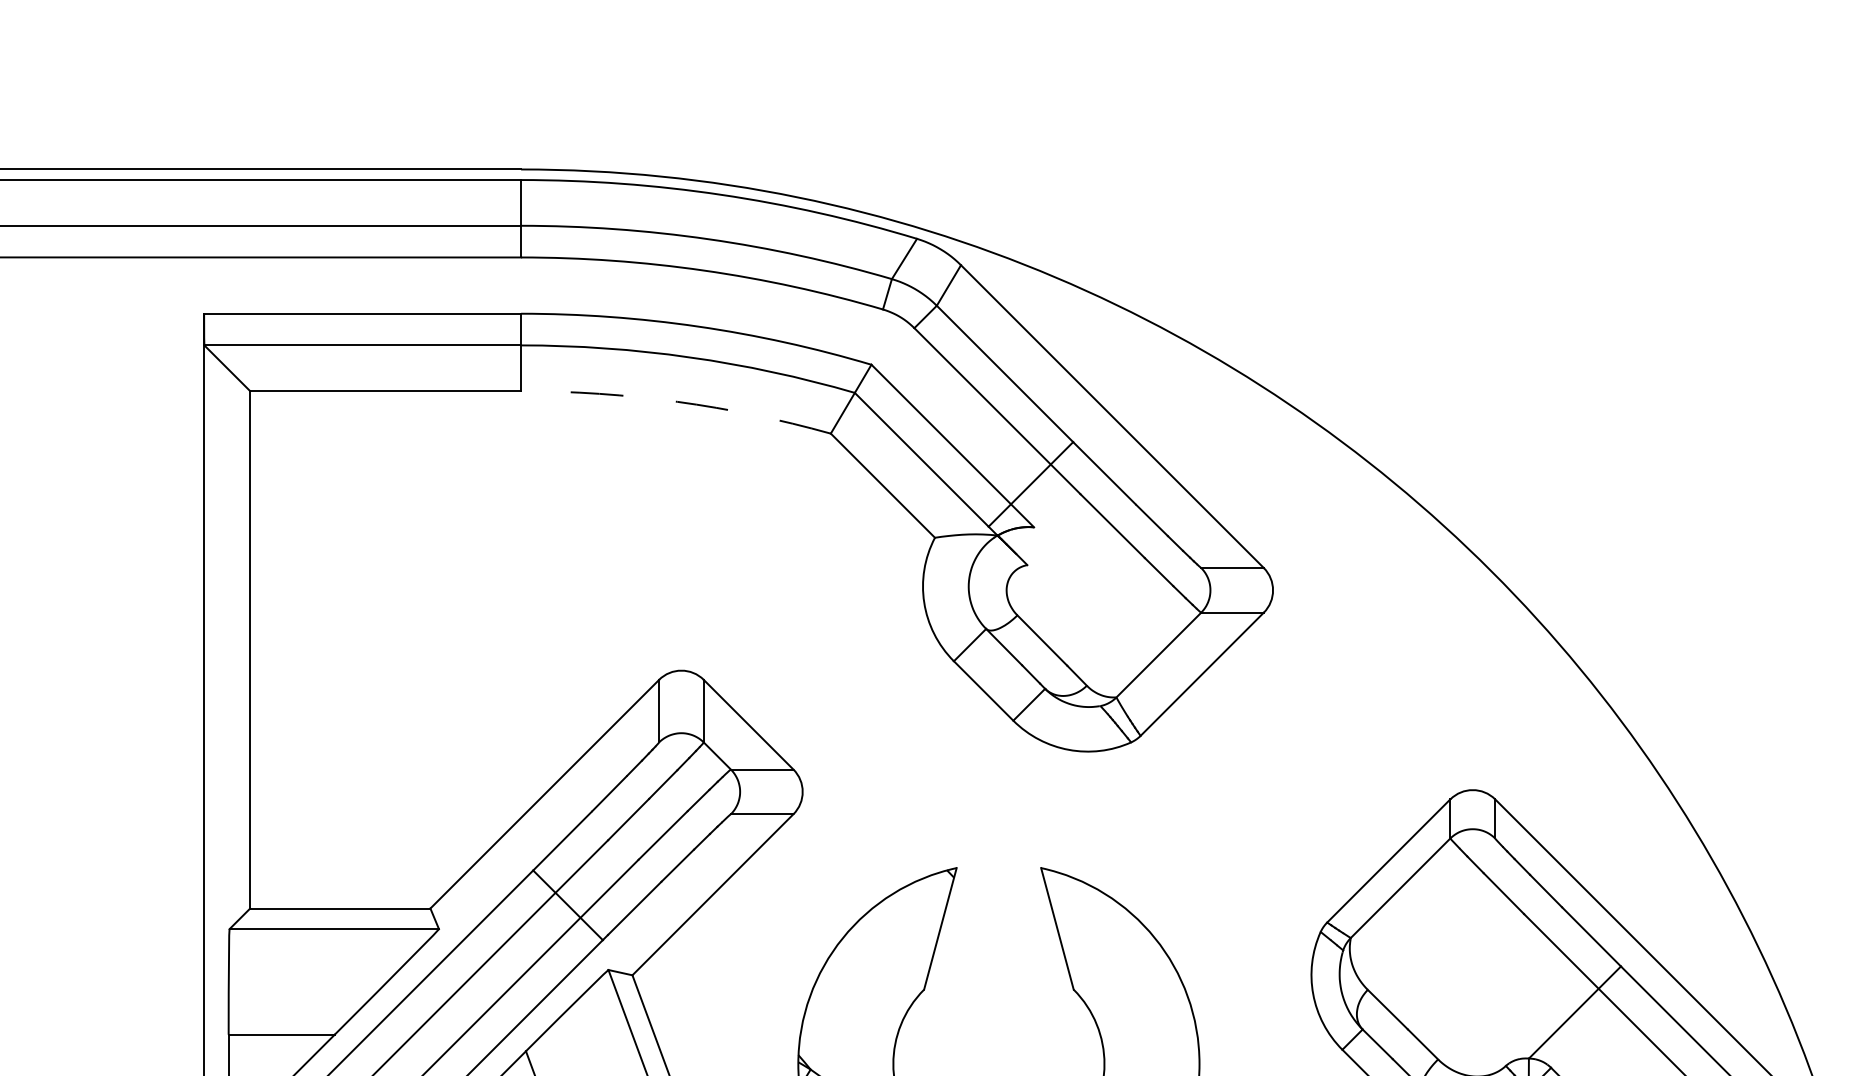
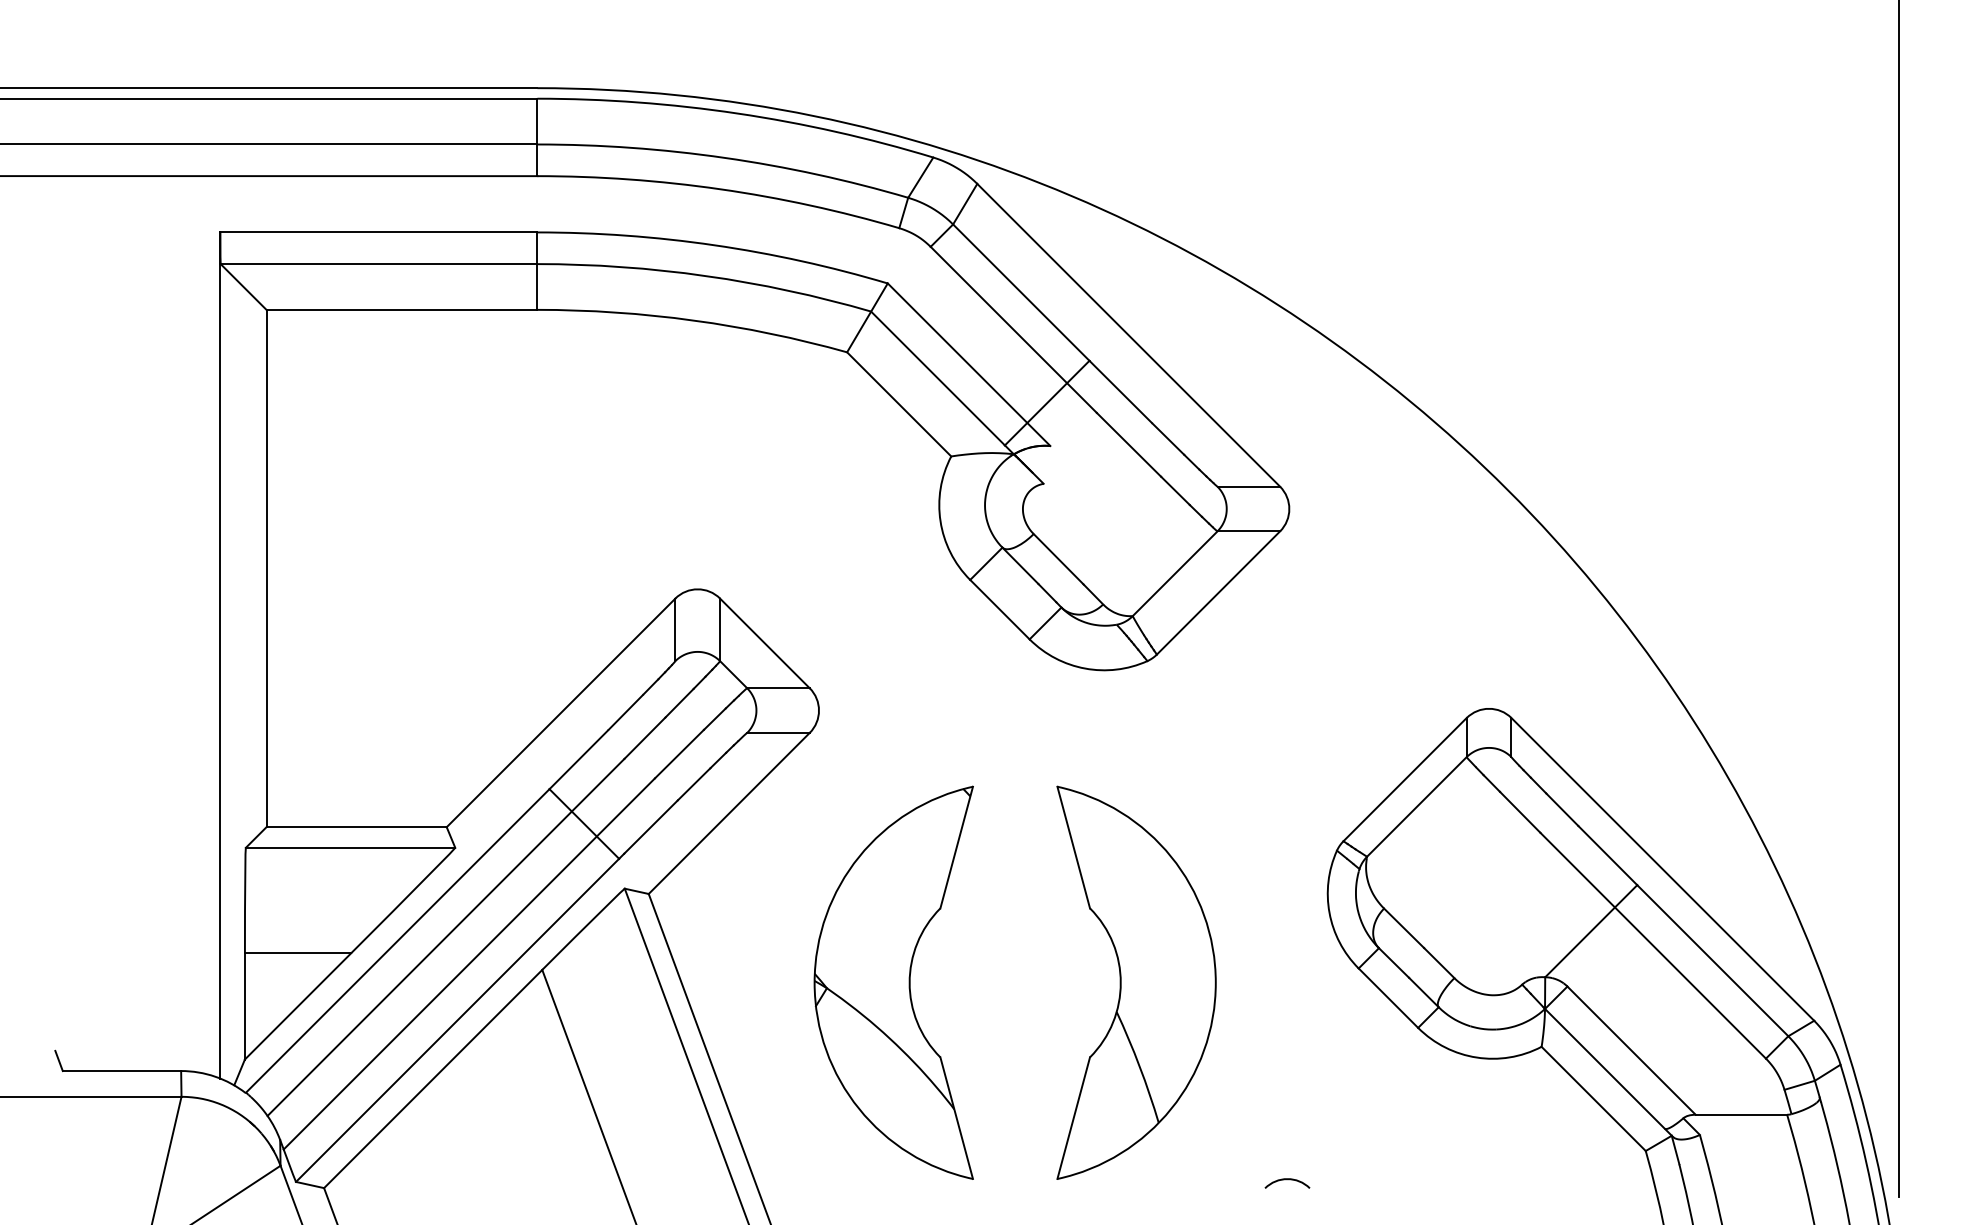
arc: (677, 401) -> (693, 320), dashed -> solid

